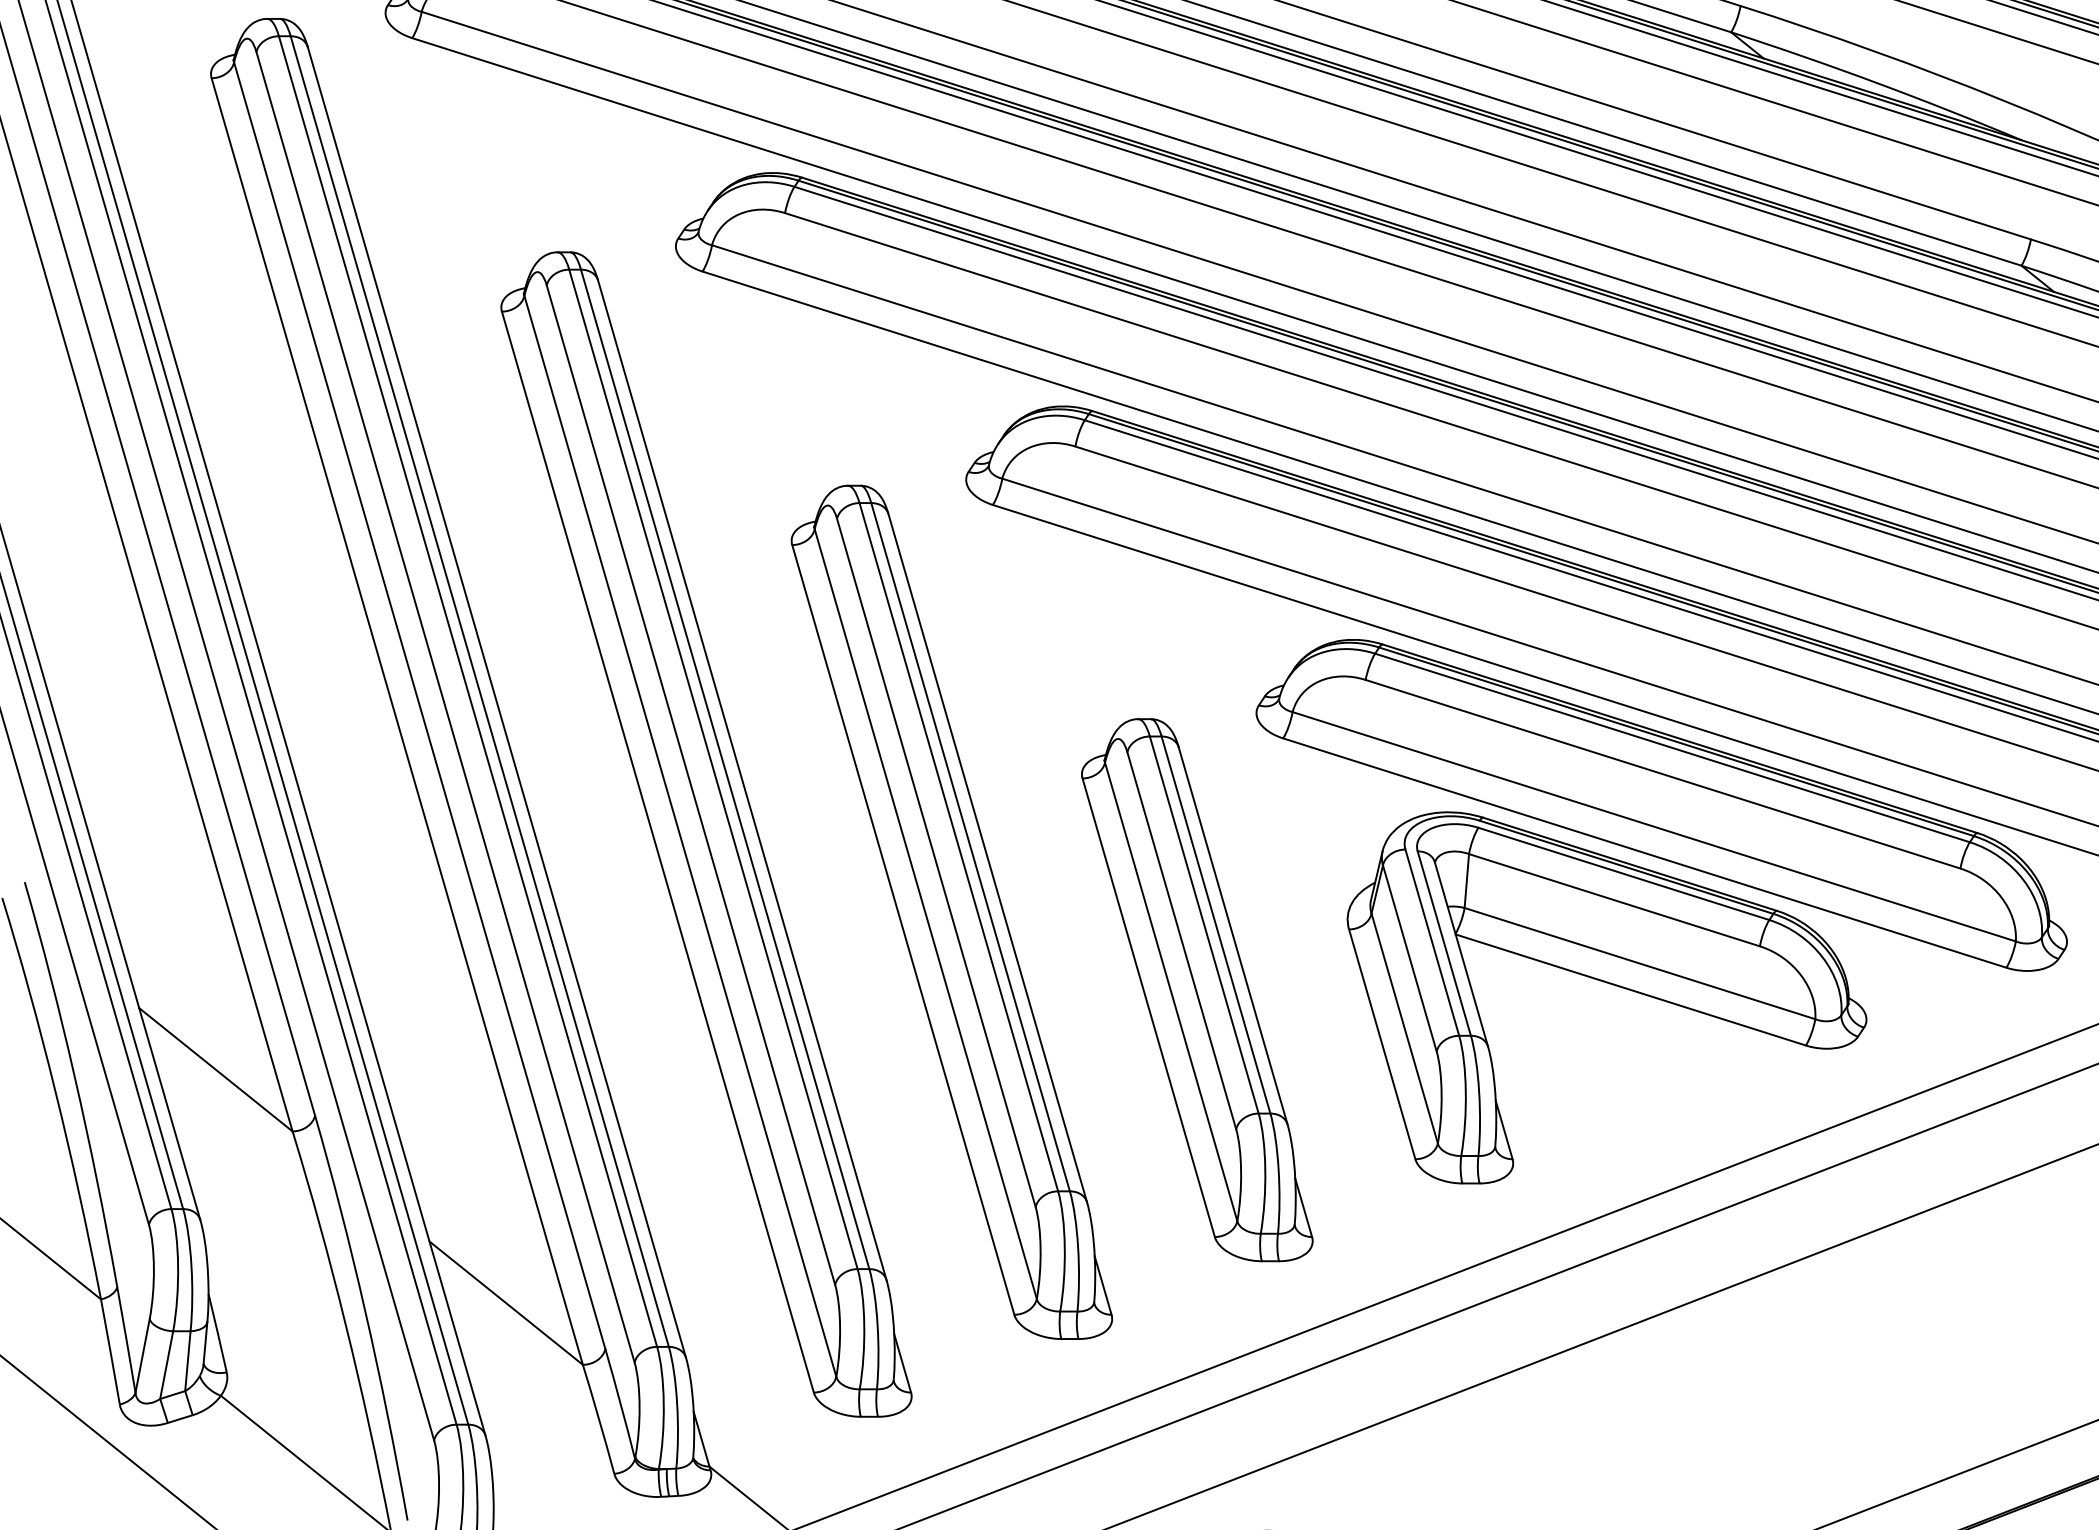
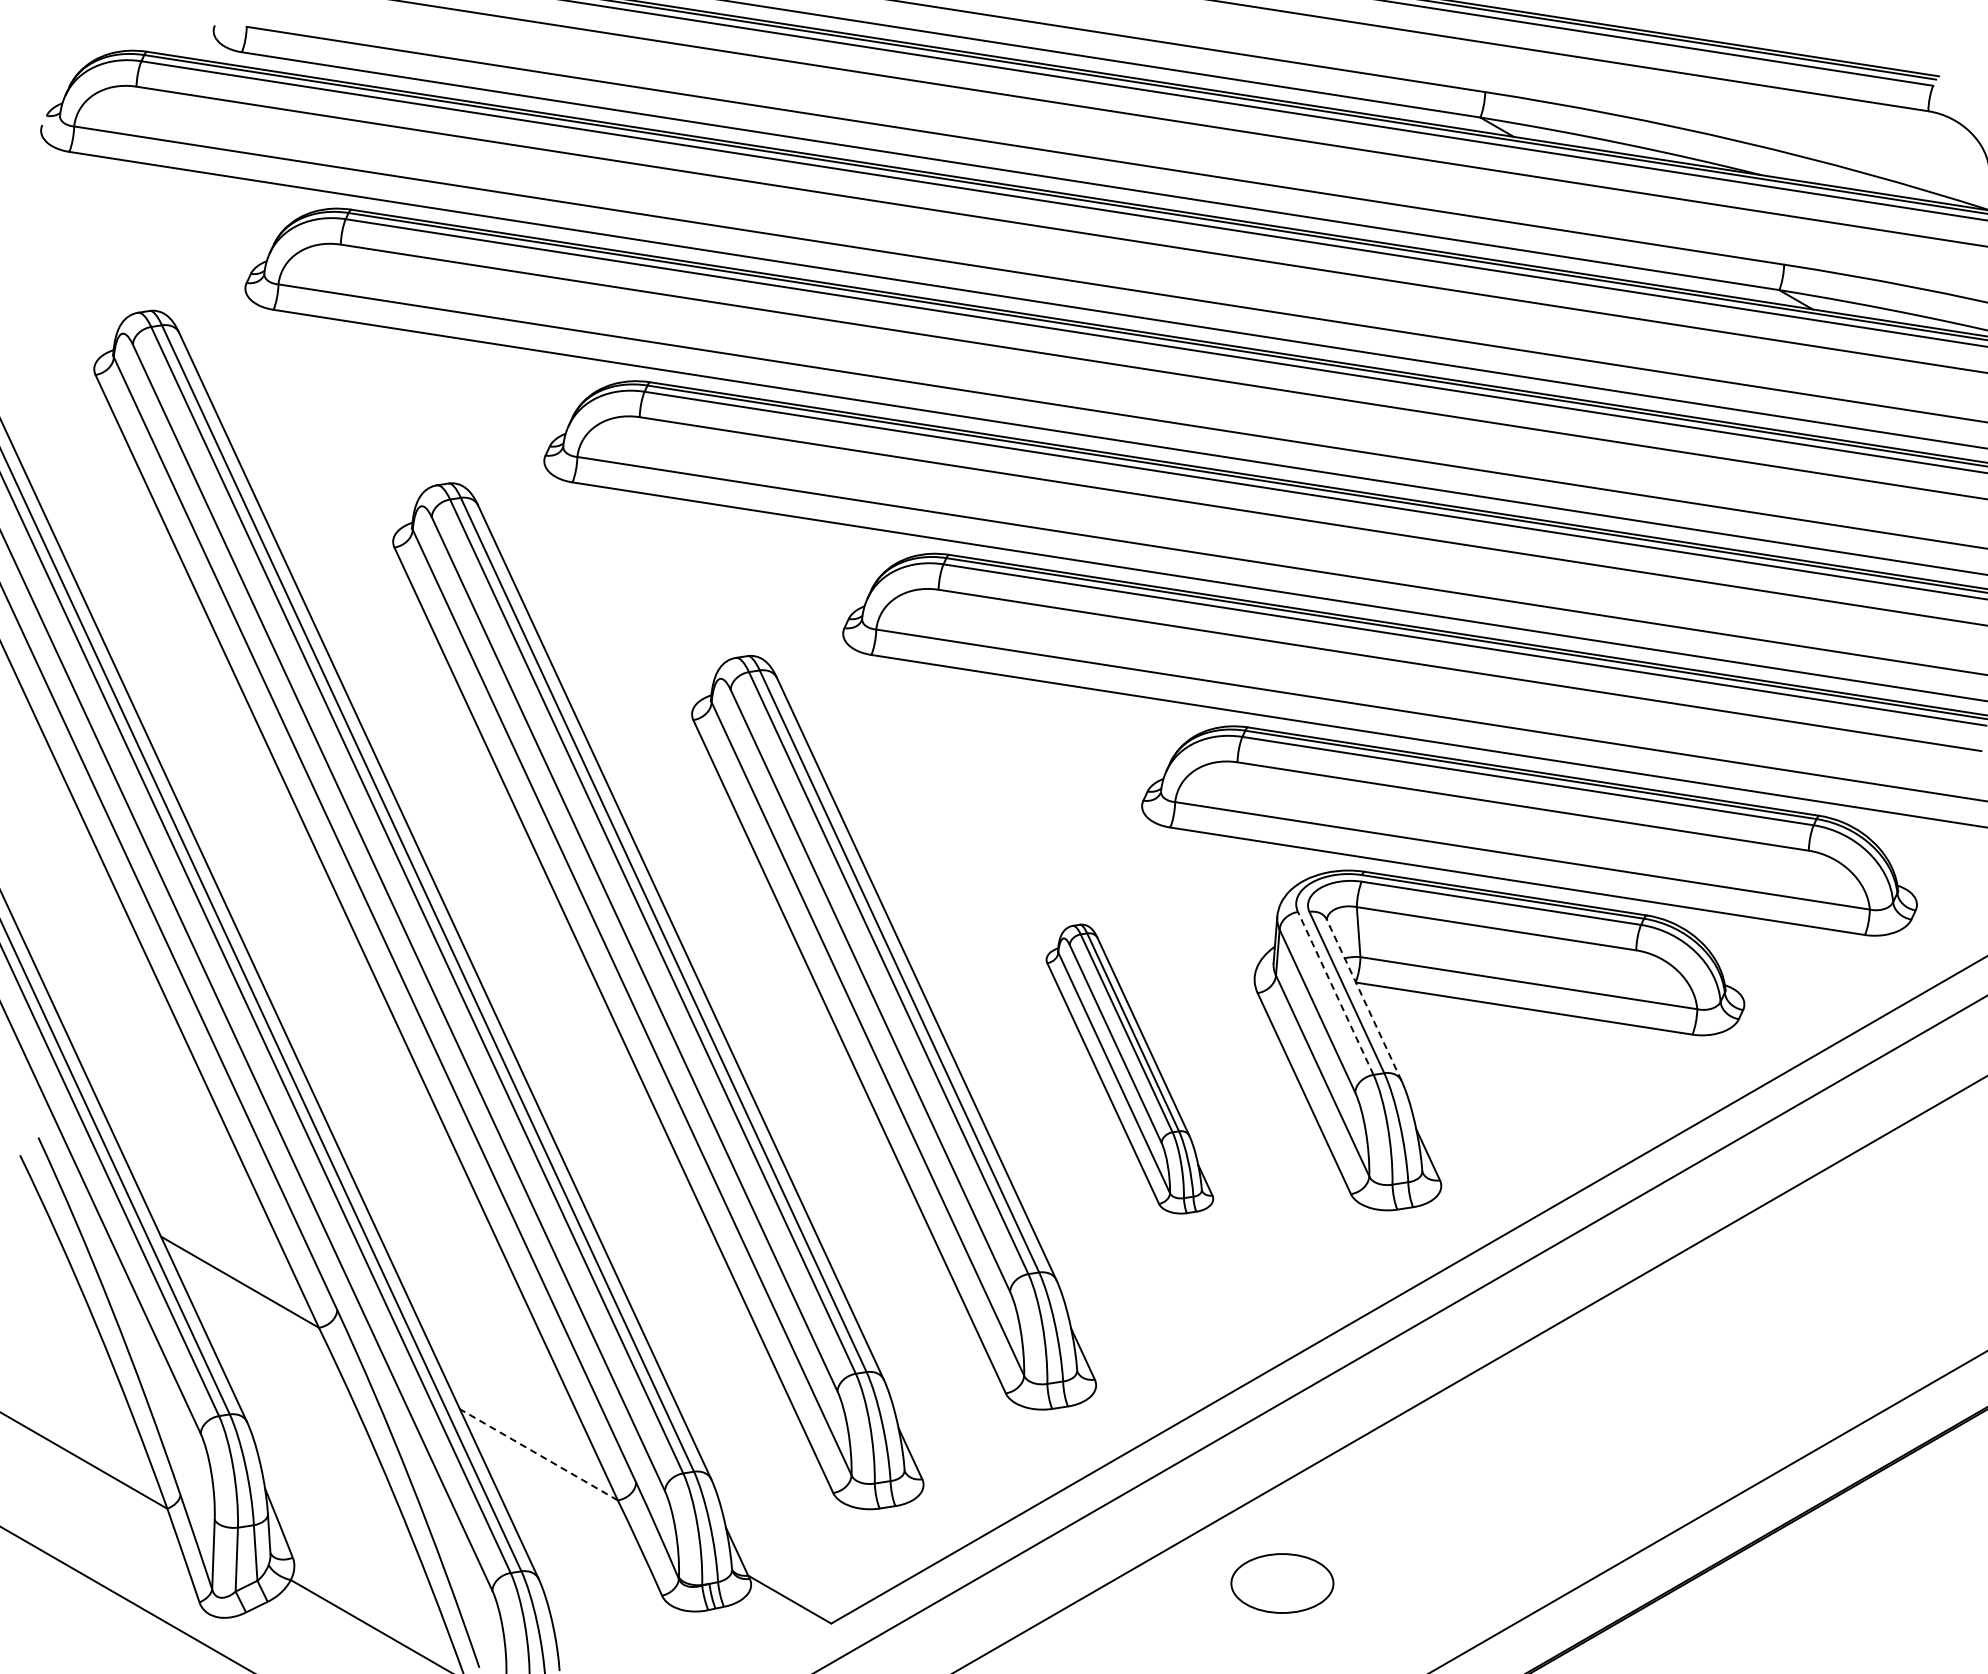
line: (1432, 942) -> (1335, 993), solid -> dashed
line: (1461, 954) -> (1364, 1000), solid -> dashed
part: (1199, 988) -> (1129, 1068), size x0.6
line: (505, 1302) -> (538, 1454), solid -> dashed

